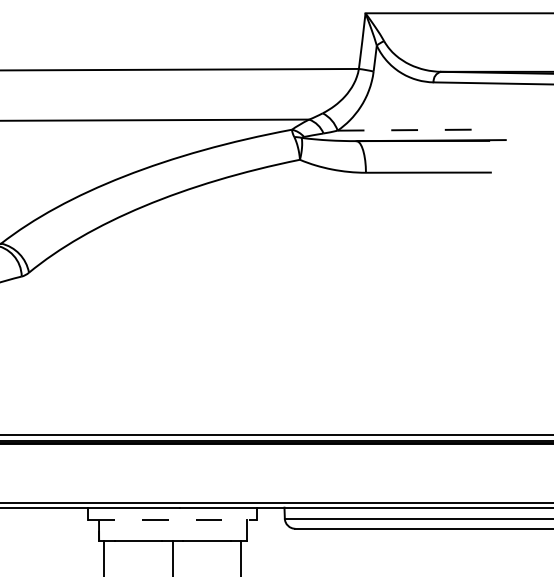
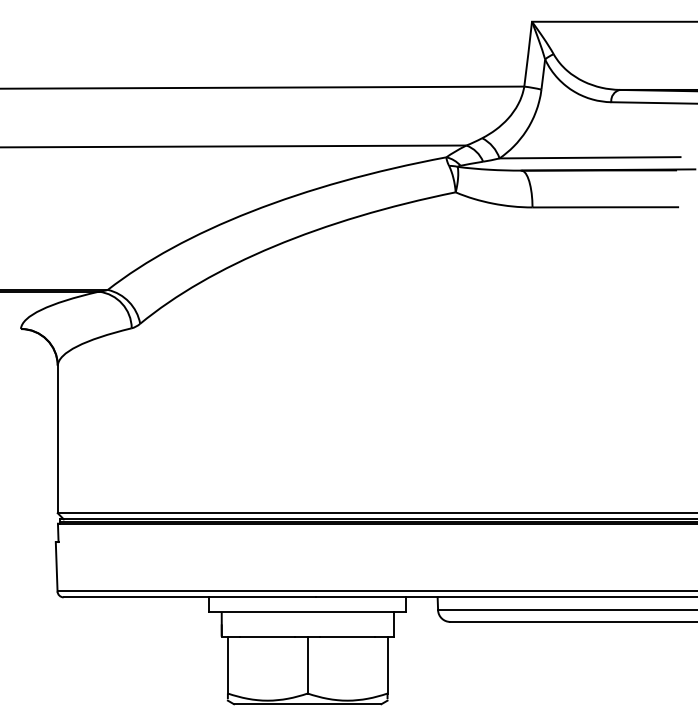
line: (415, 129) -> (590, 157), dashed -> solid
line: (173, 520) -> (308, 612), dashed -> solid

